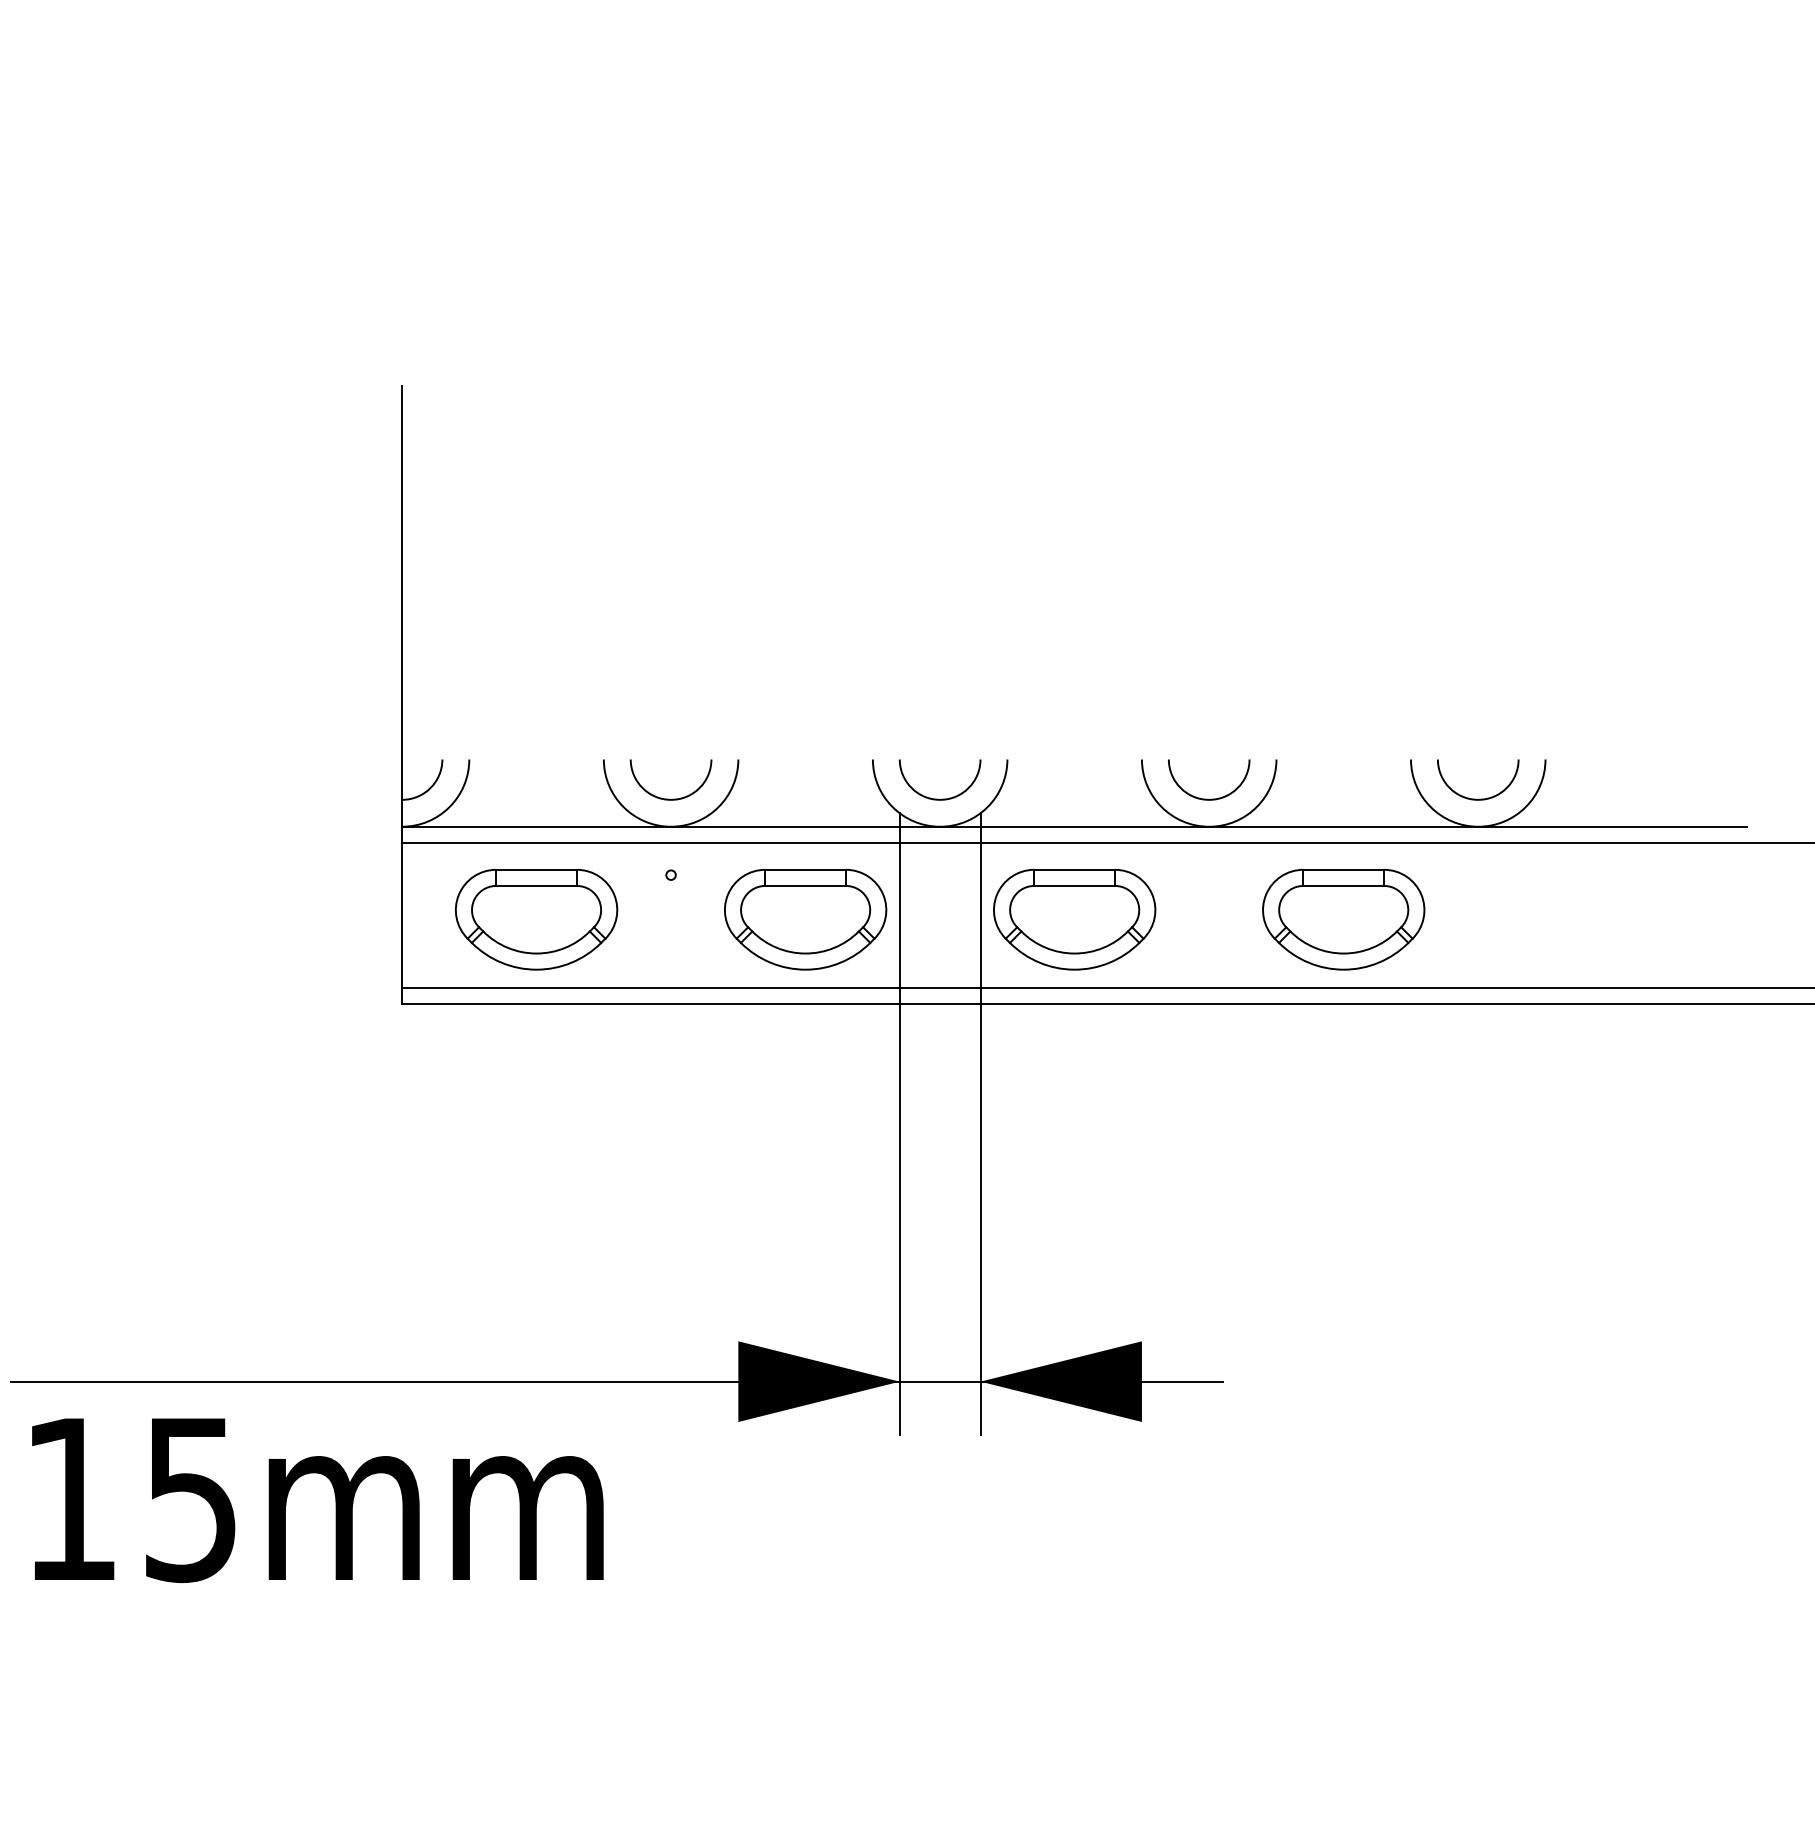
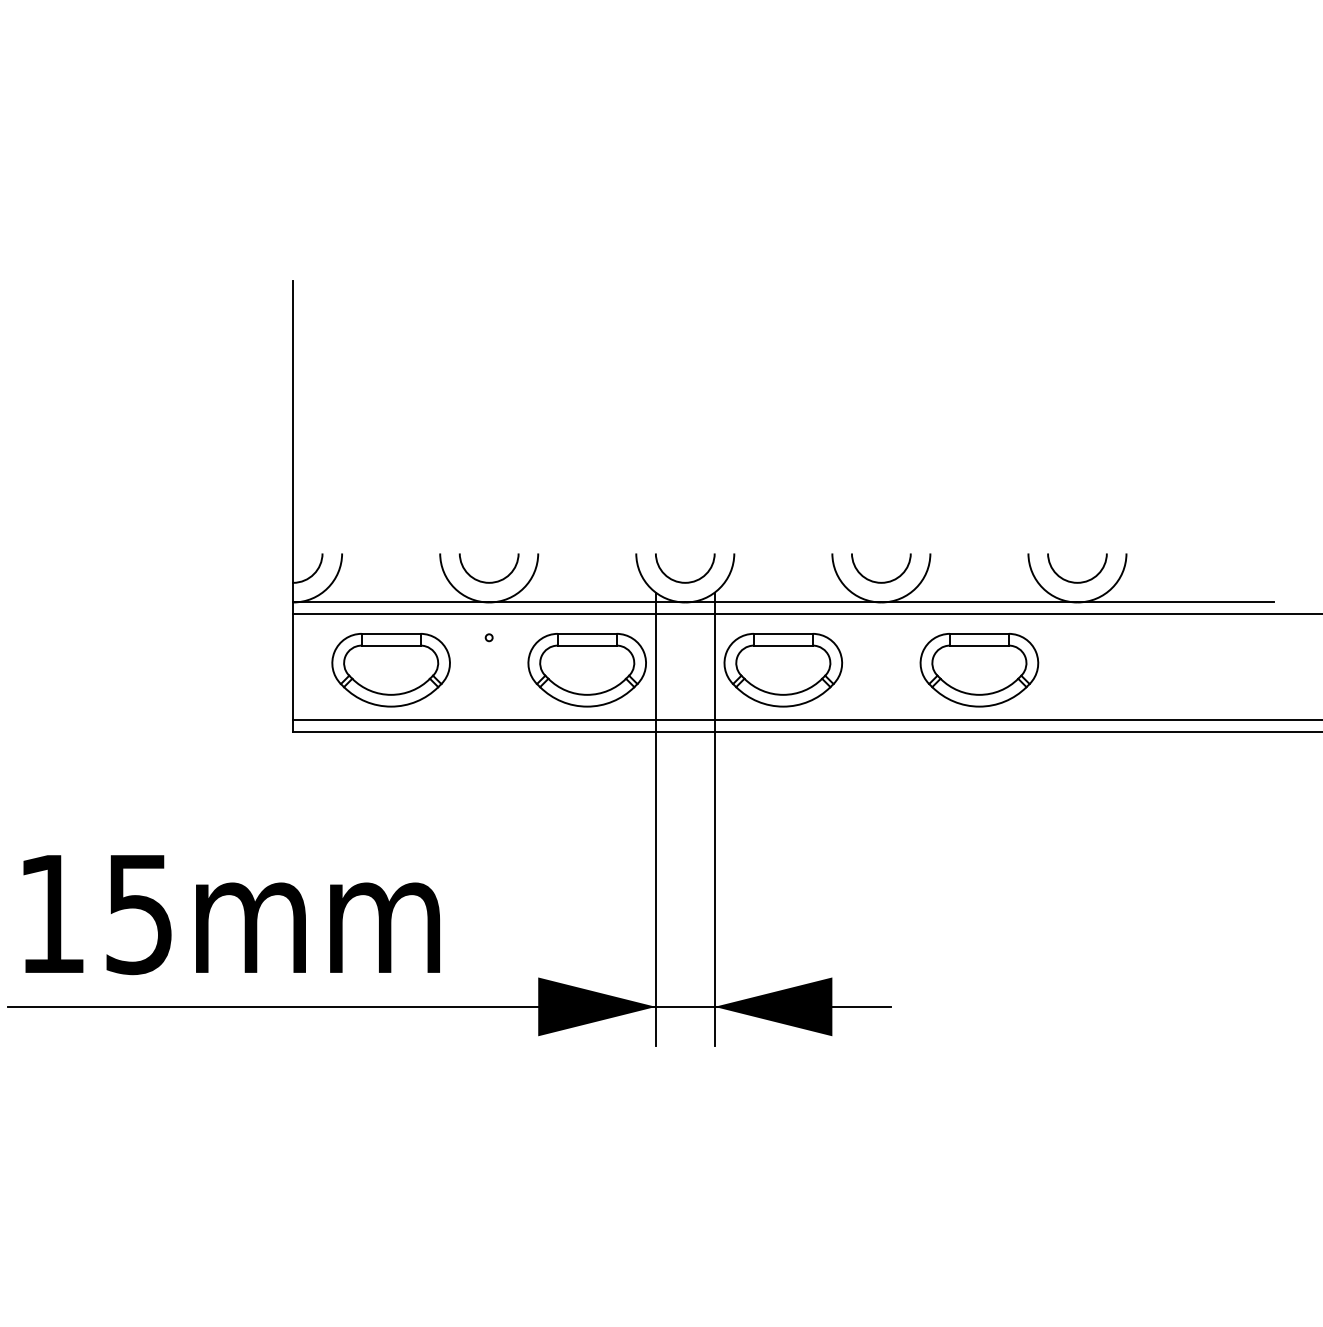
text: (317, 1500) -> (231, 914), moved

